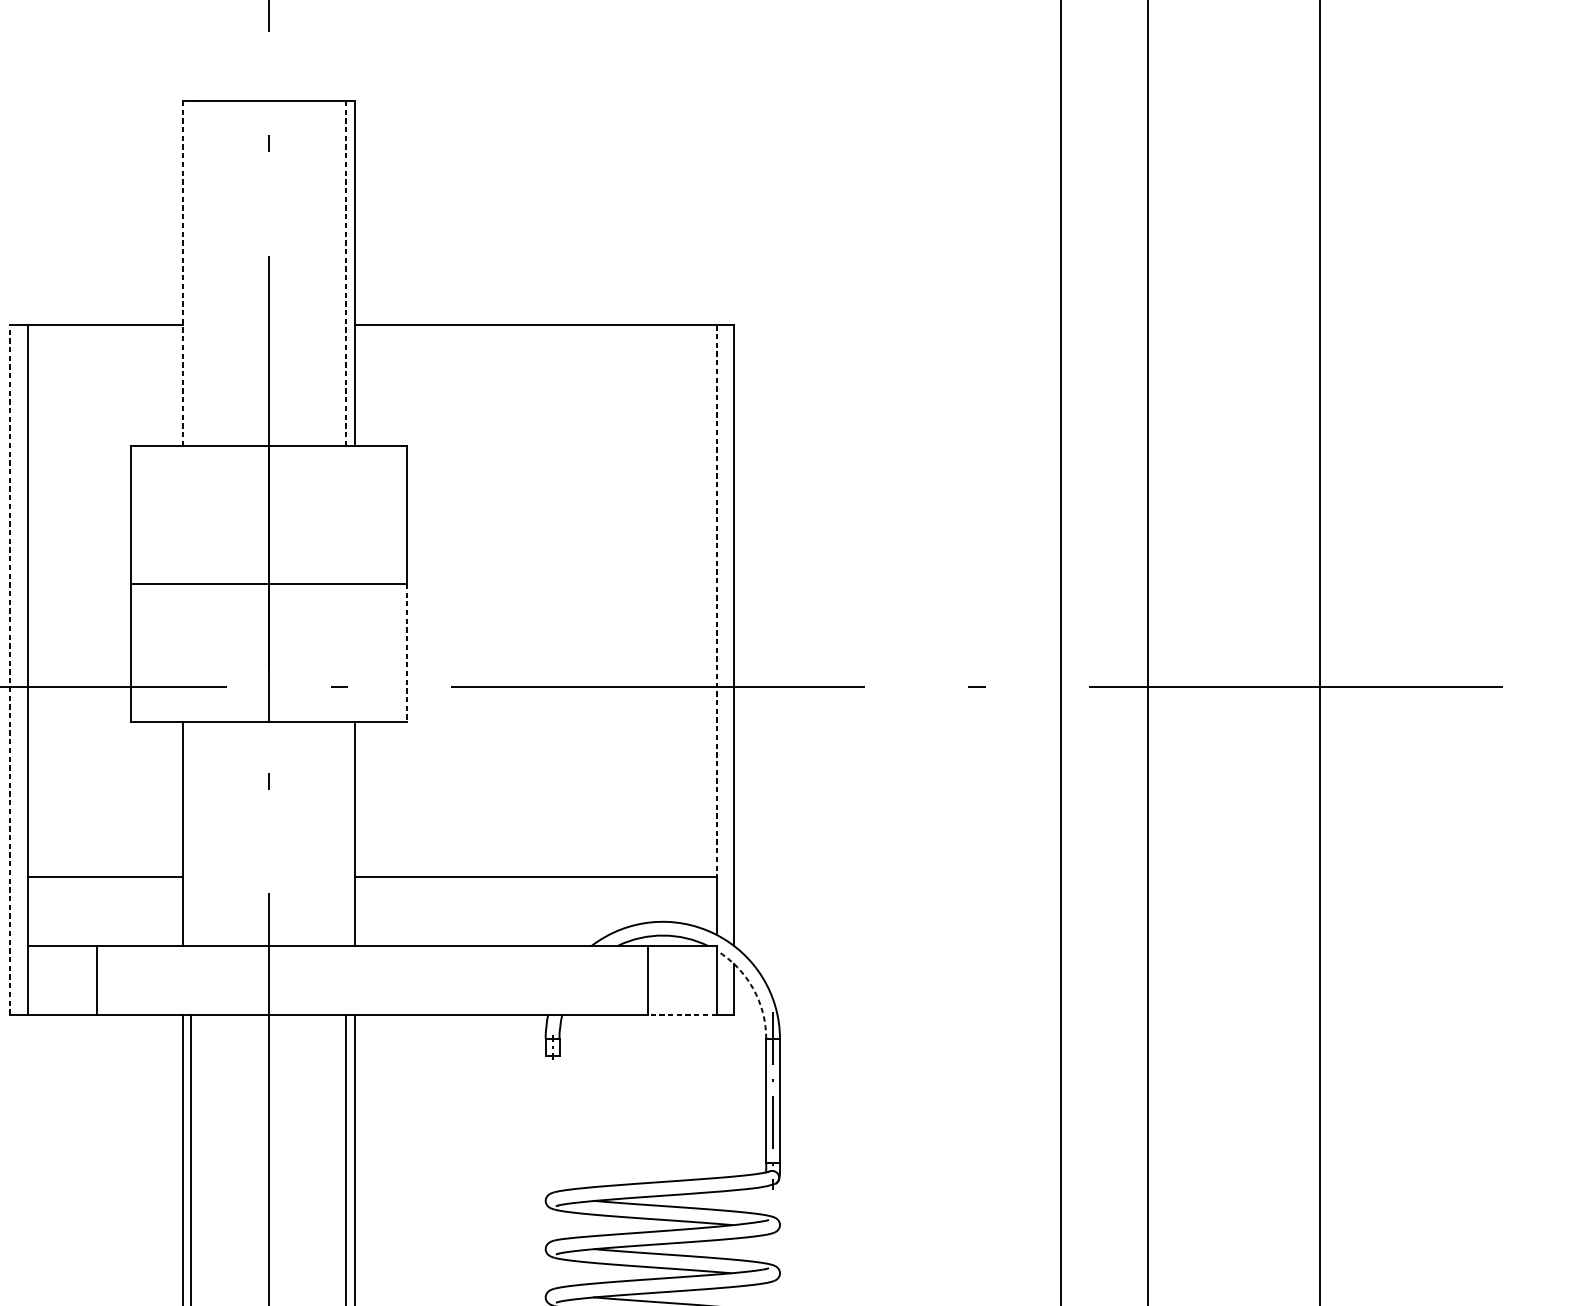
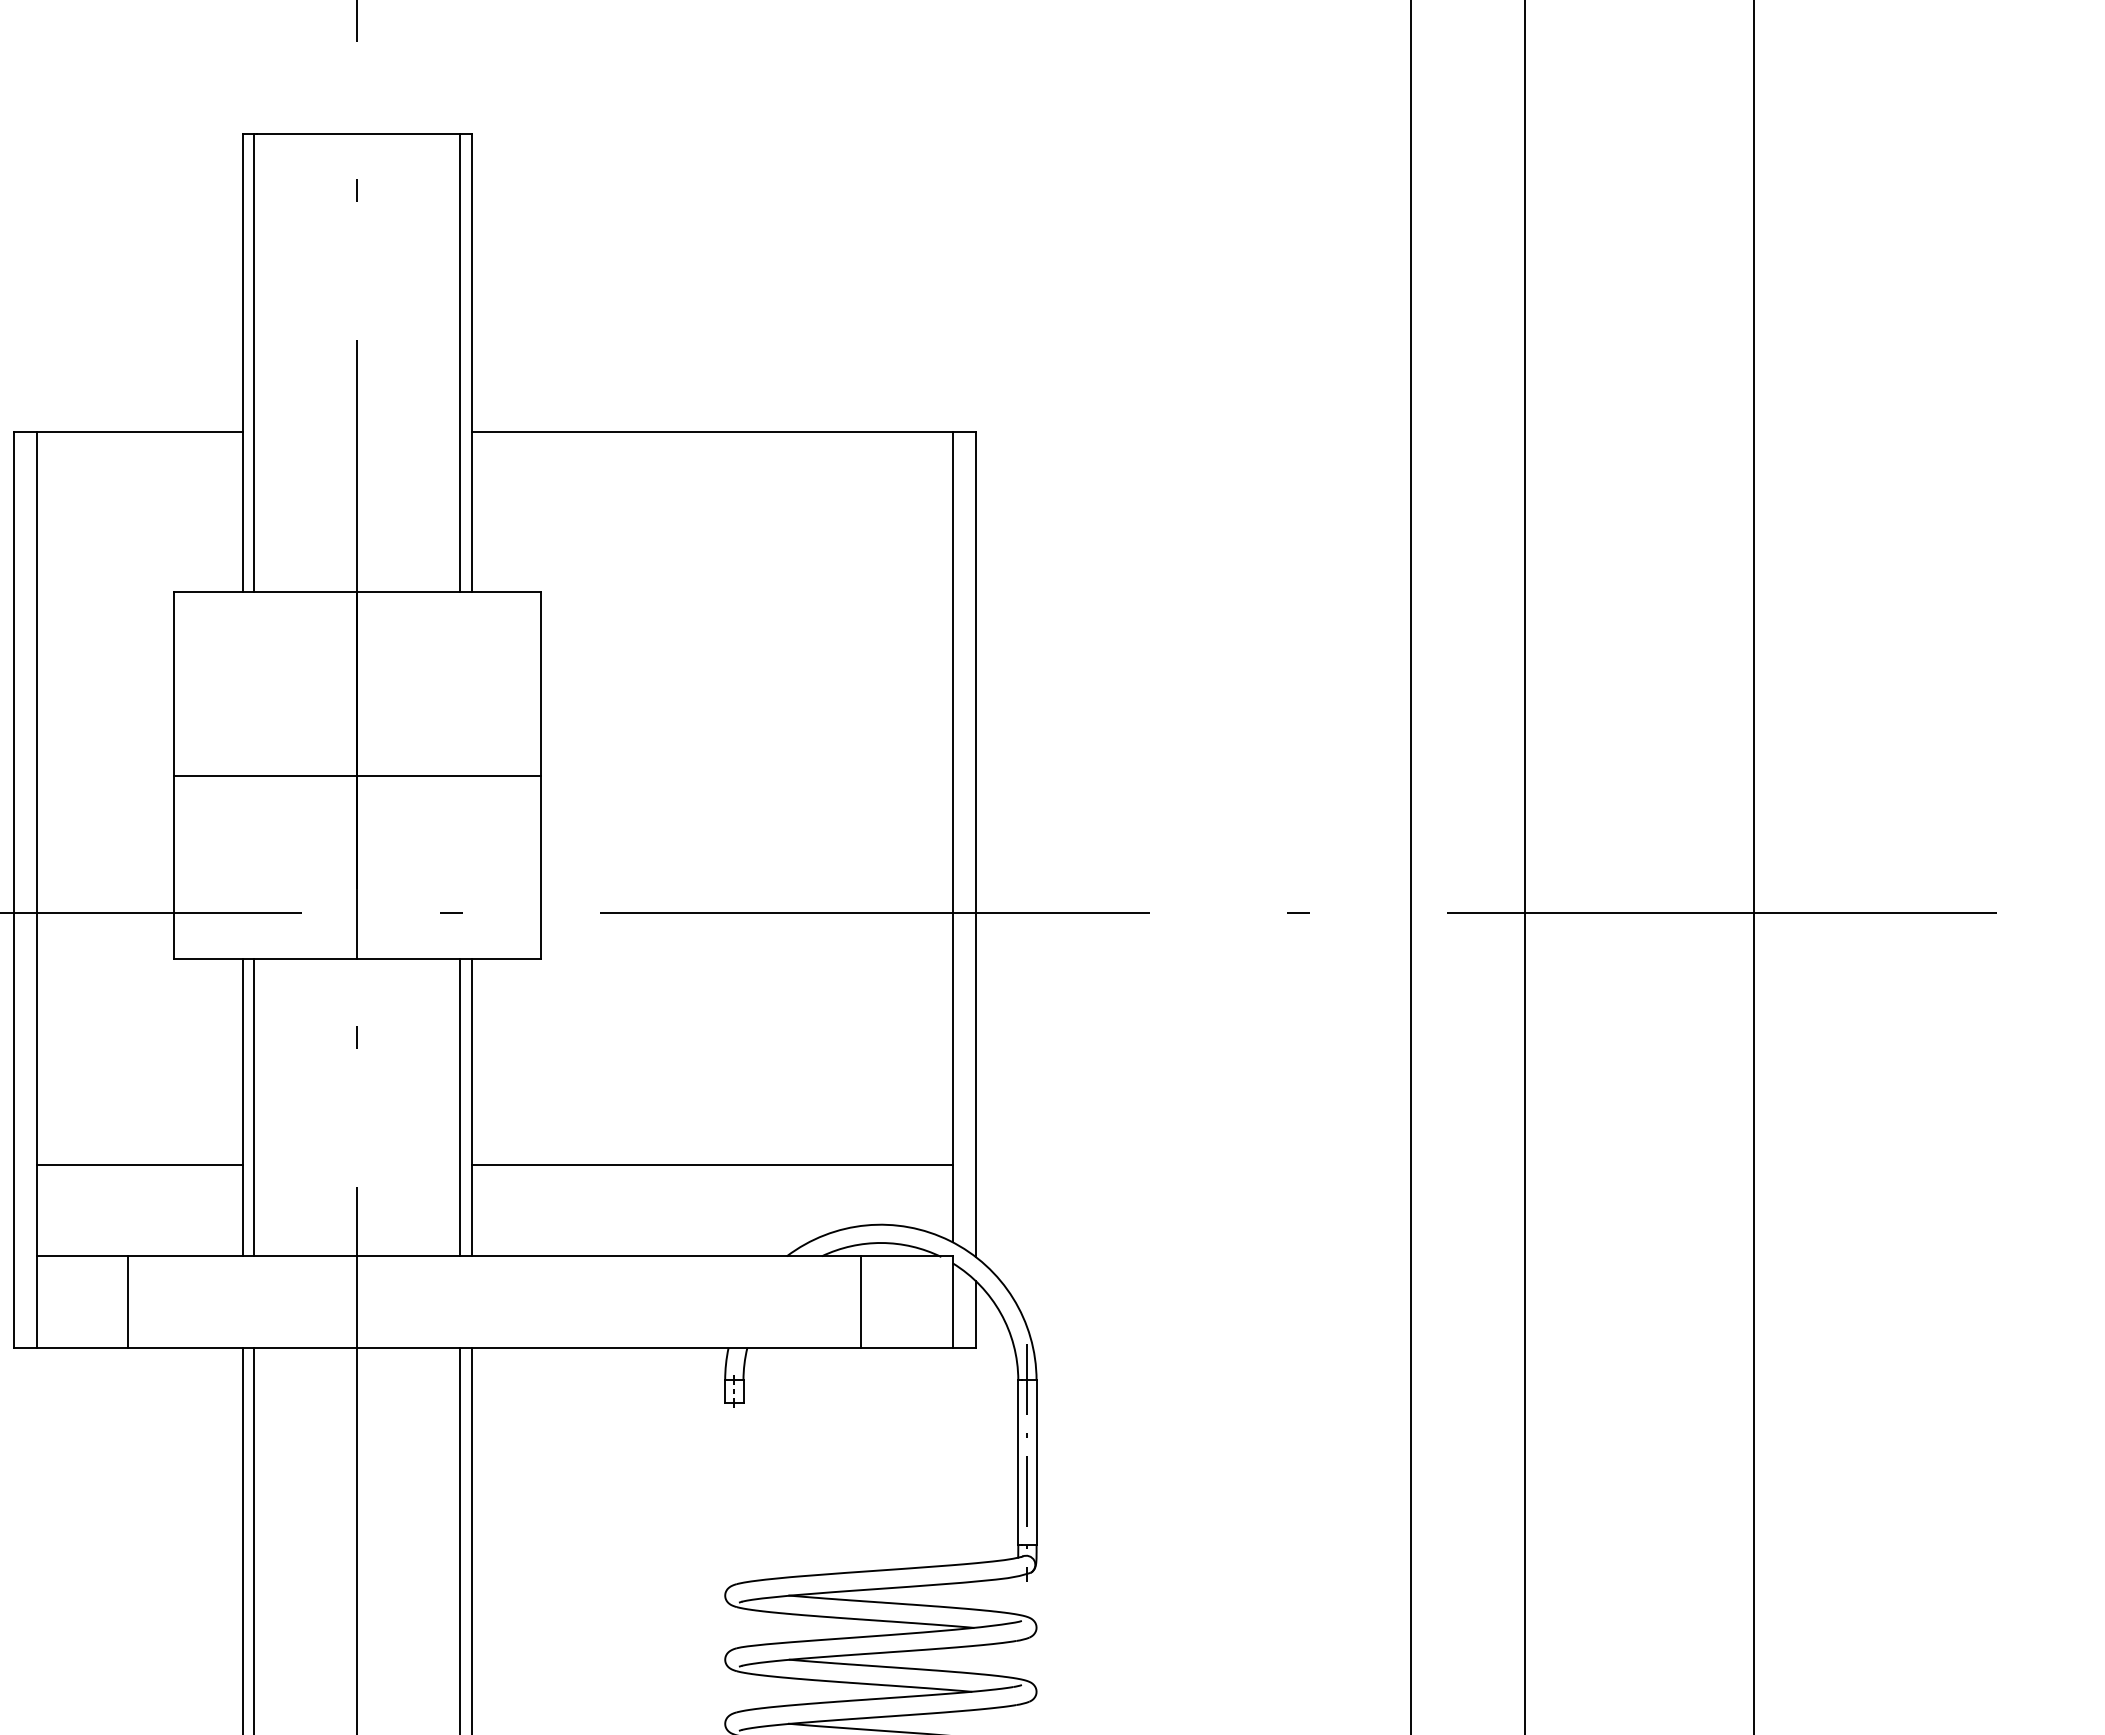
line: (182, 273) -> (242, 363), dashed -> solid
line: (191, 273) -> (254, 363), added
line: (346, 273) -> (460, 363), dashed -> solid
line: (716, 601) -> (952, 798), dashed -> solid
line: (406, 653) -> (540, 867), dashed -> solid
line: (10, 670) -> (13, 890), dashed -> solid
line: (191, 833) -> (254, 1107), added
line: (346, 833) -> (460, 1107), added
arc: (752, 988) -> (1000, 1313), dashed -> solid
line: (682, 1014) -> (906, 1347), dashed -> solid

